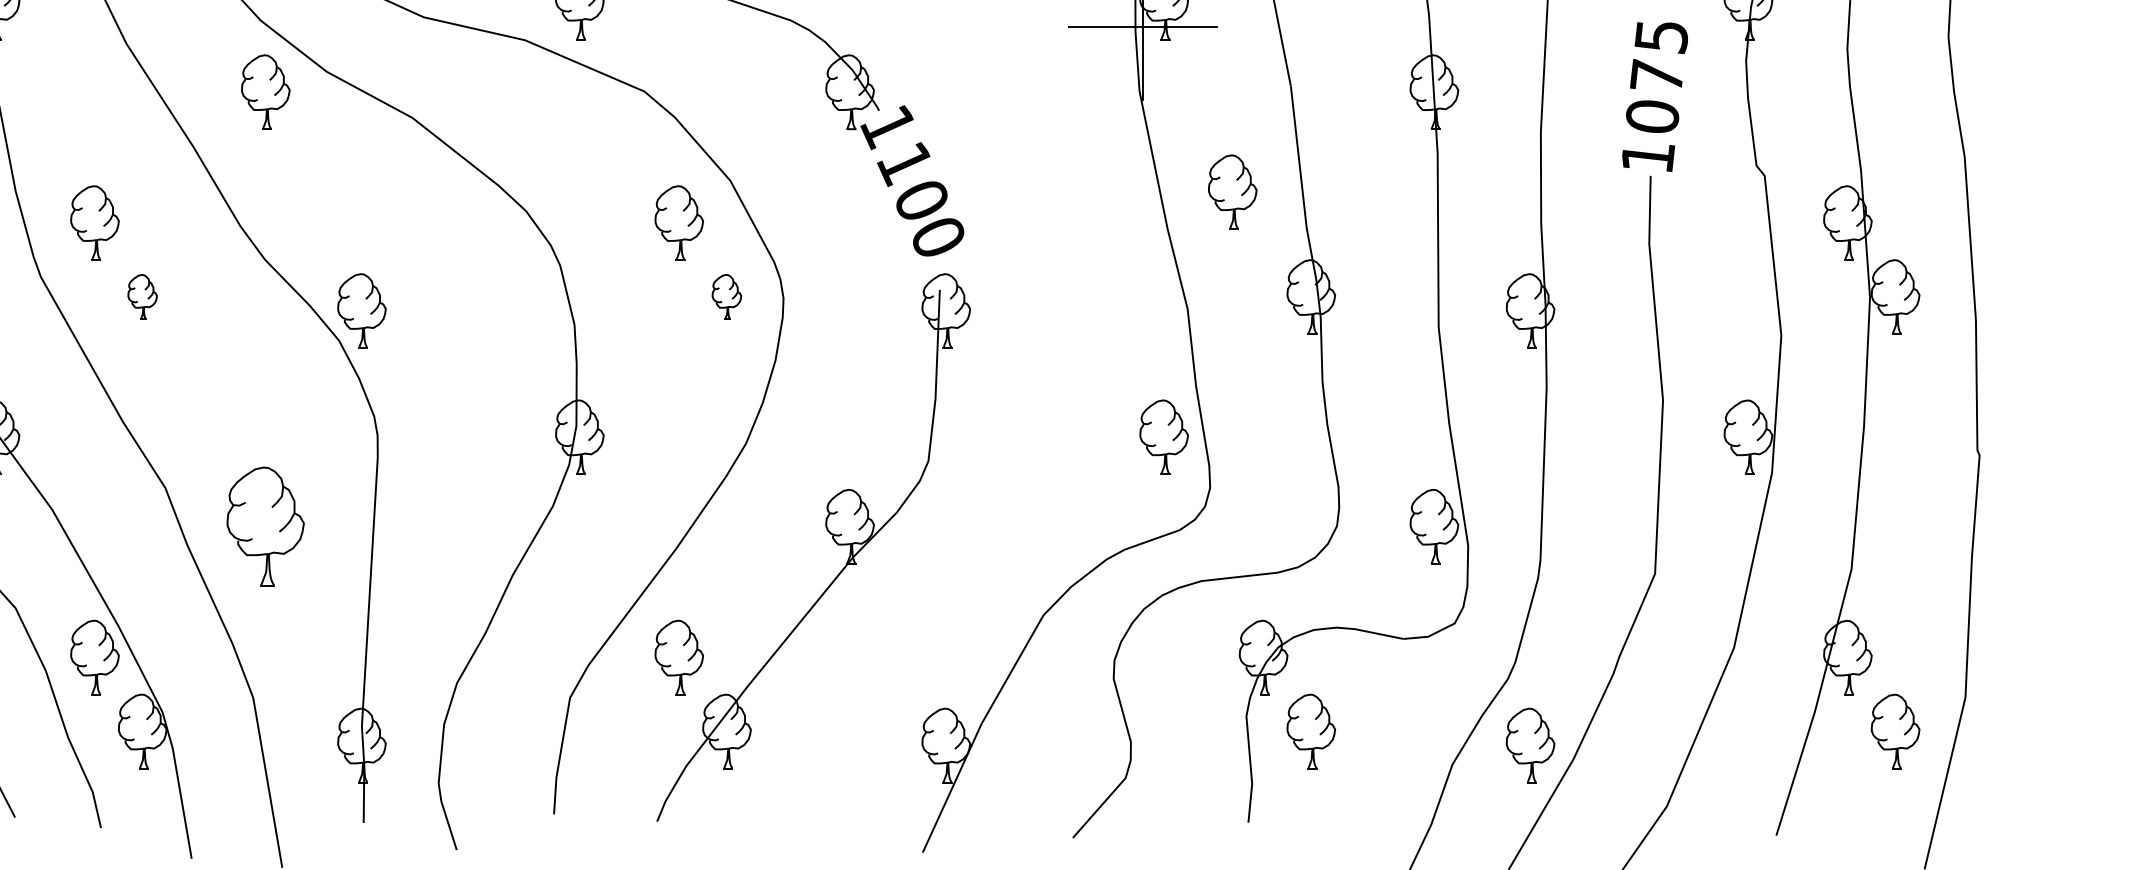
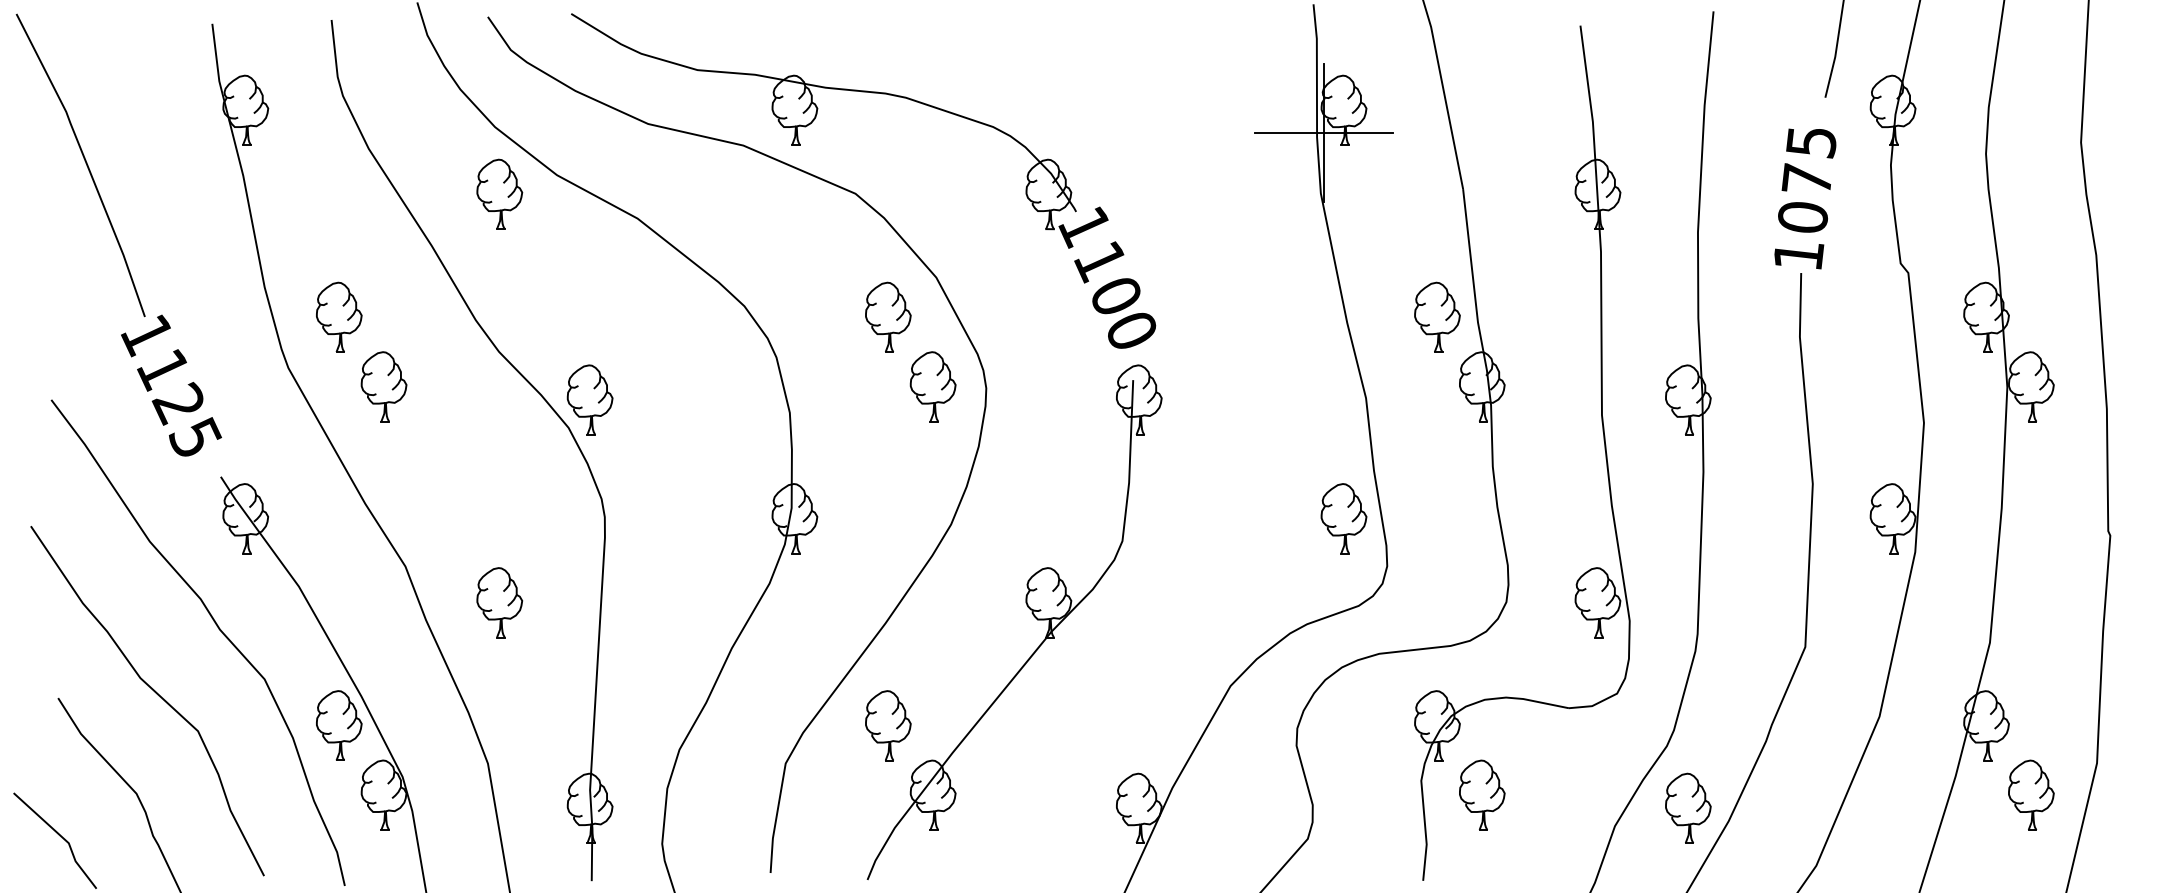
part: (1232, 191) -> (1437, 316), moved
part: (142, 296) -> (383, 386), size x1.67
part: (726, 296) -> (932, 386), size x1.67
part: (265, 526) -> (499, 602), size x0.62

